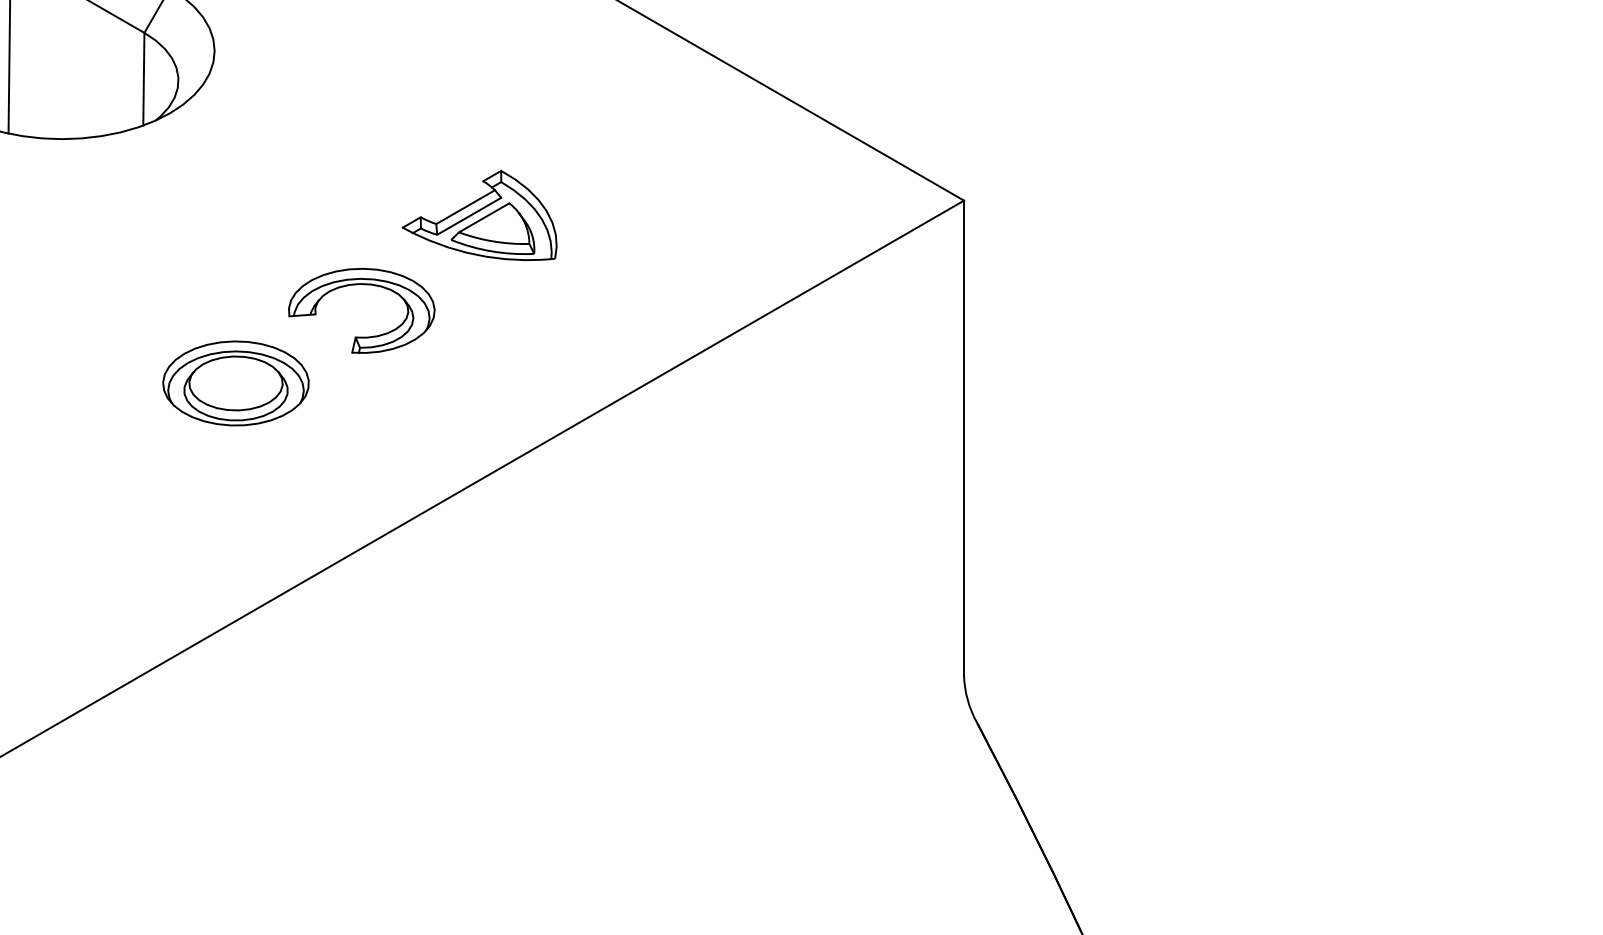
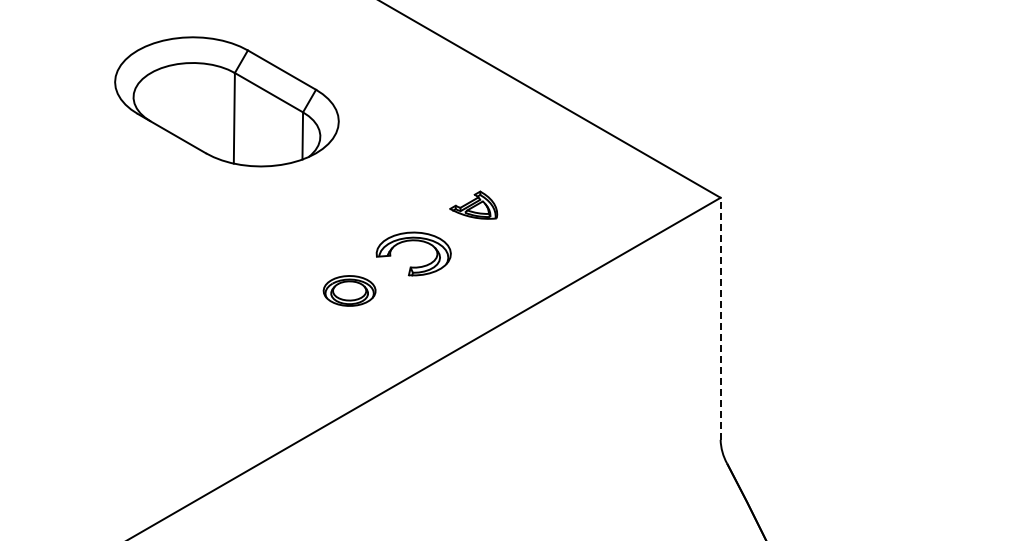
part: (478, 213) -> (473, 204), size x0.6
part: (235, 382) -> (349, 290), size x0.7
line: (963, 437) -> (720, 318), solid -> dashed

